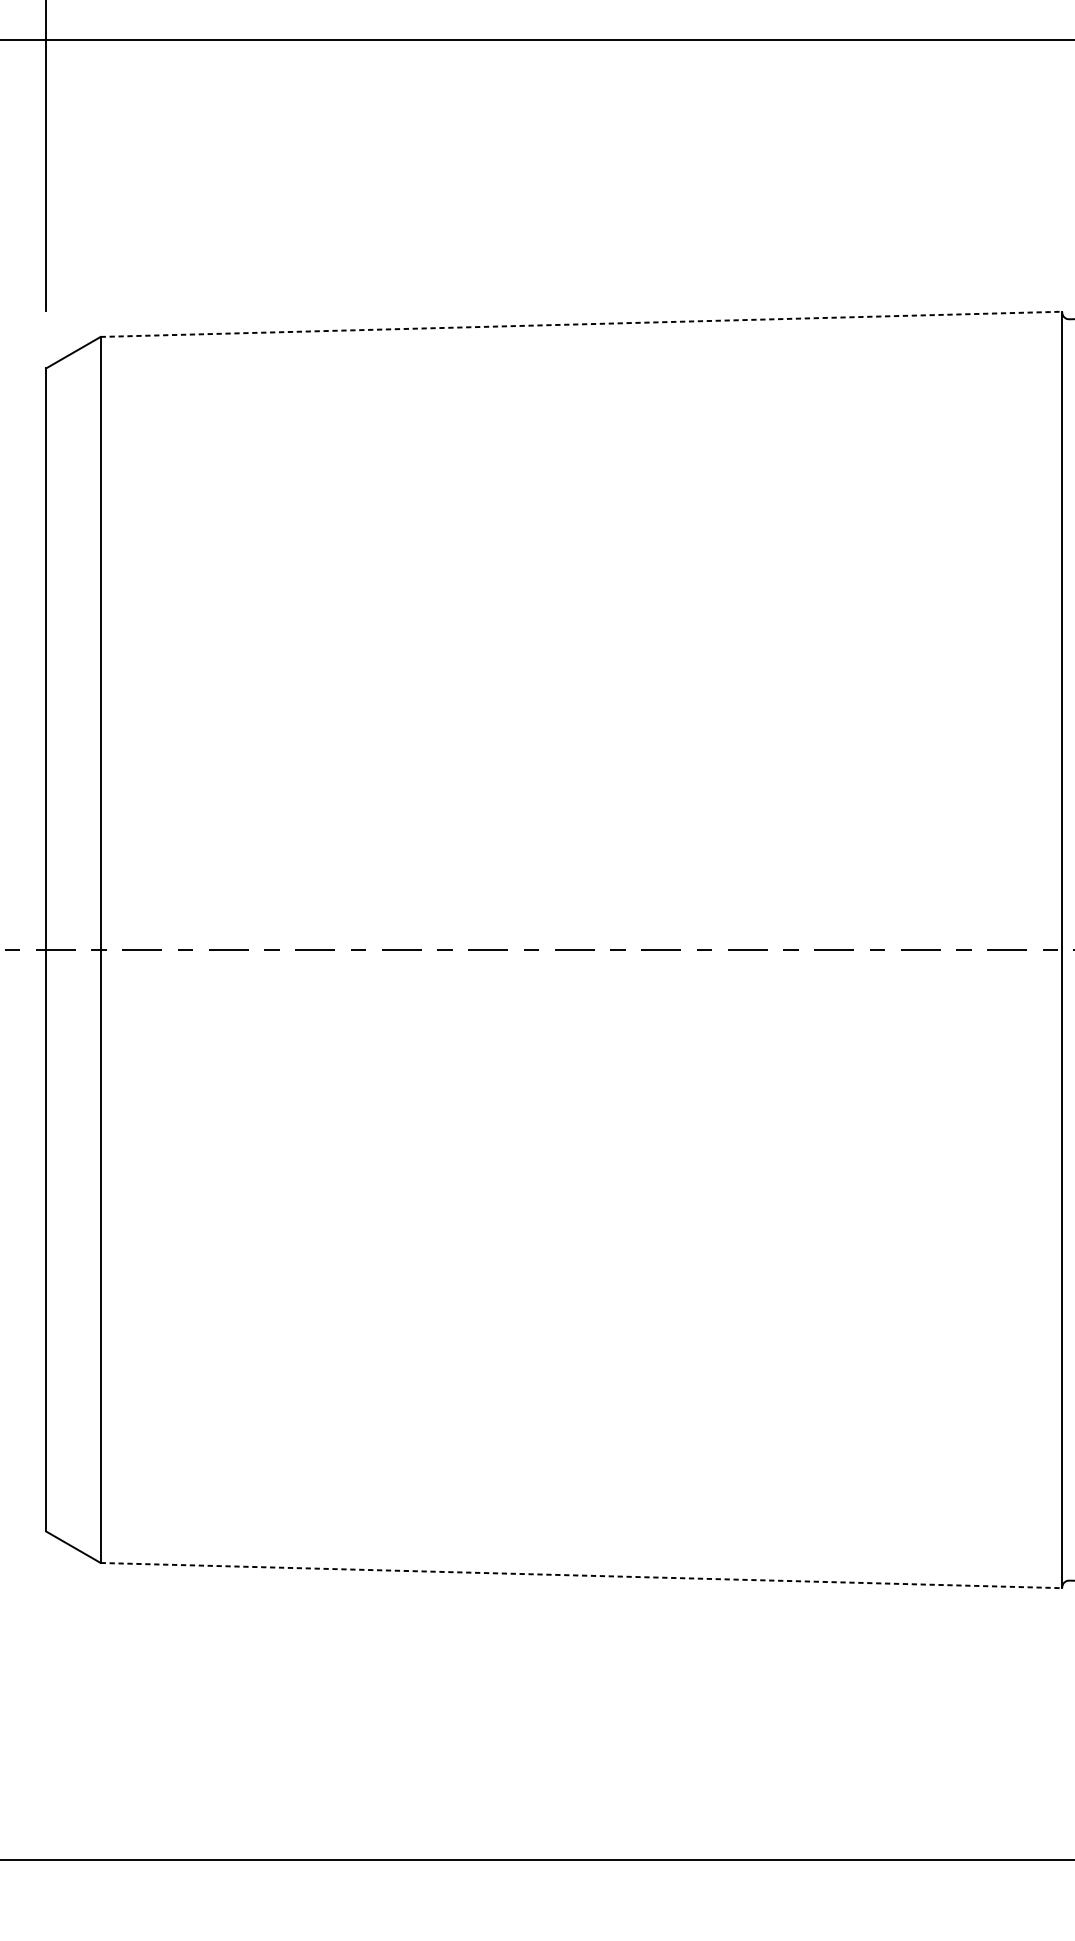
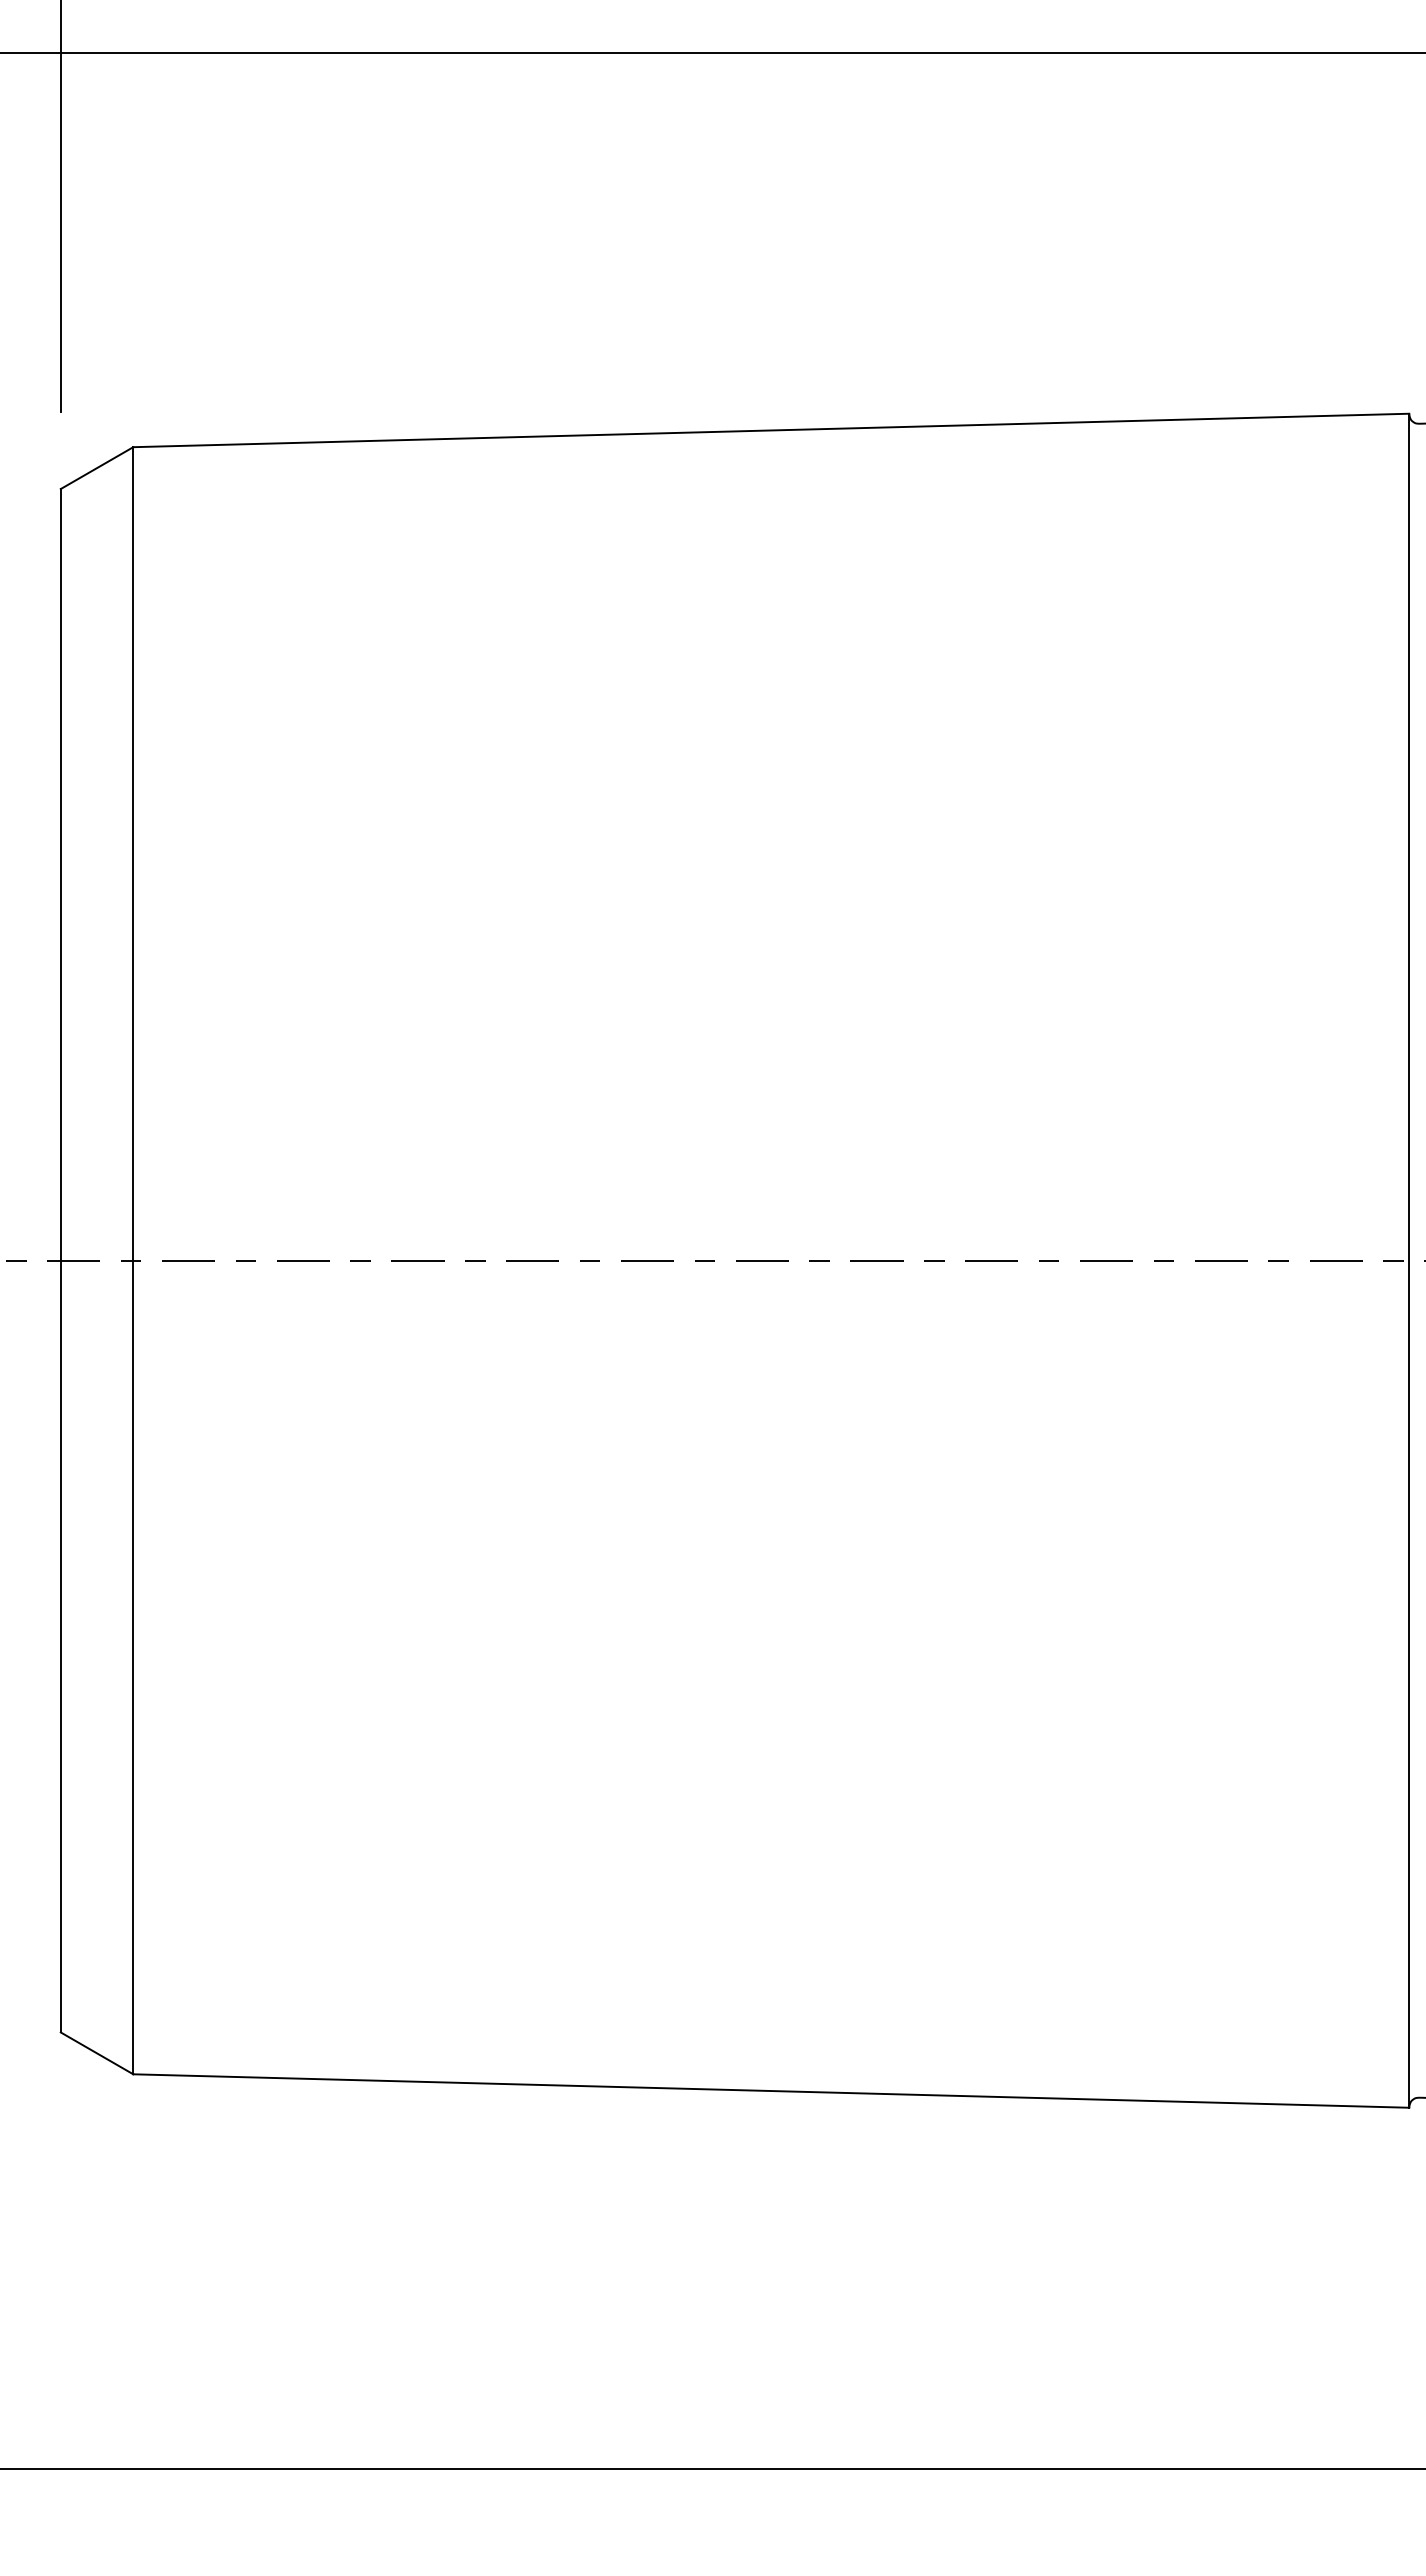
line: (581, 324) -> (771, 430), dashed -> solid
line: (581, 1575) -> (771, 2091), dashed -> solid

